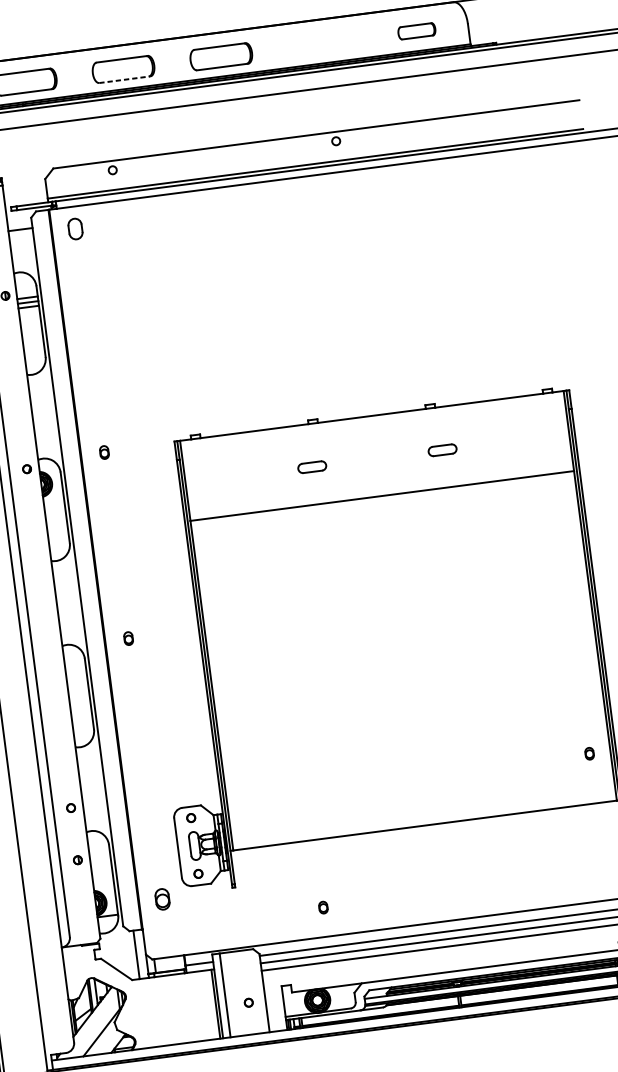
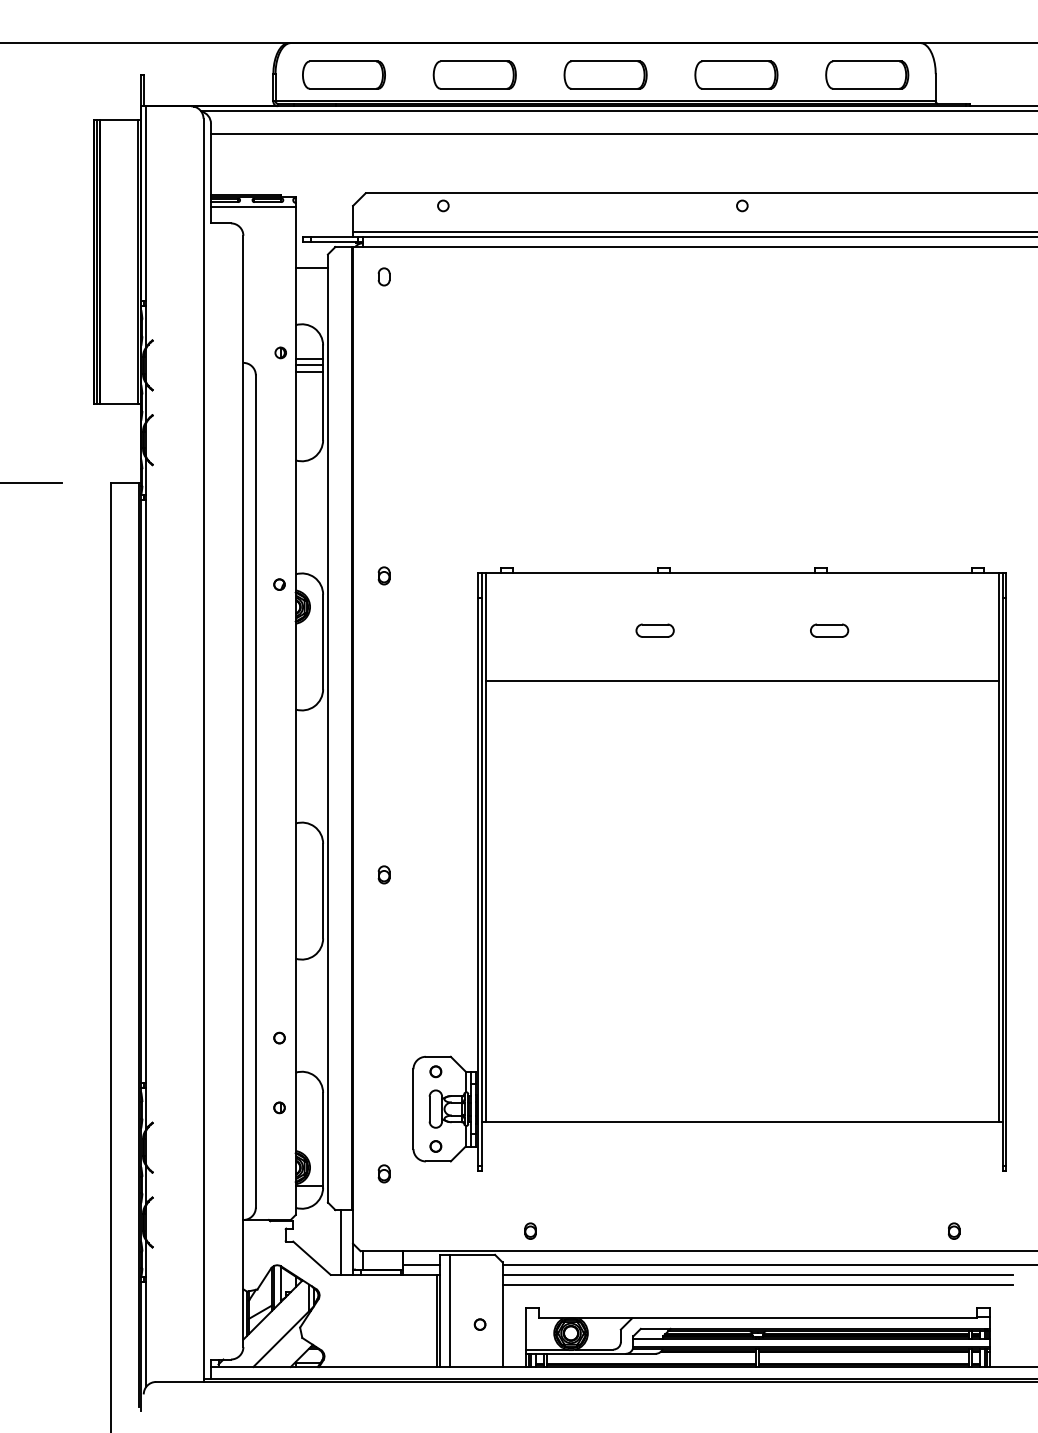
part: (416, 30) -> (867, 74), size x1.67
part: (319, 43) -> (736, 74), added
line: (125, 79) -> (475, 88), dashed -> solid
part: (74, 228) -> (383, 276), size x0.62
part: (128, 638) -> (383, 874), moved
part: (589, 753) -> (954, 1230), moved
part: (161, 899) -> (383, 1173), size x0.62
part: (323, 907) -> (530, 1230), moved

